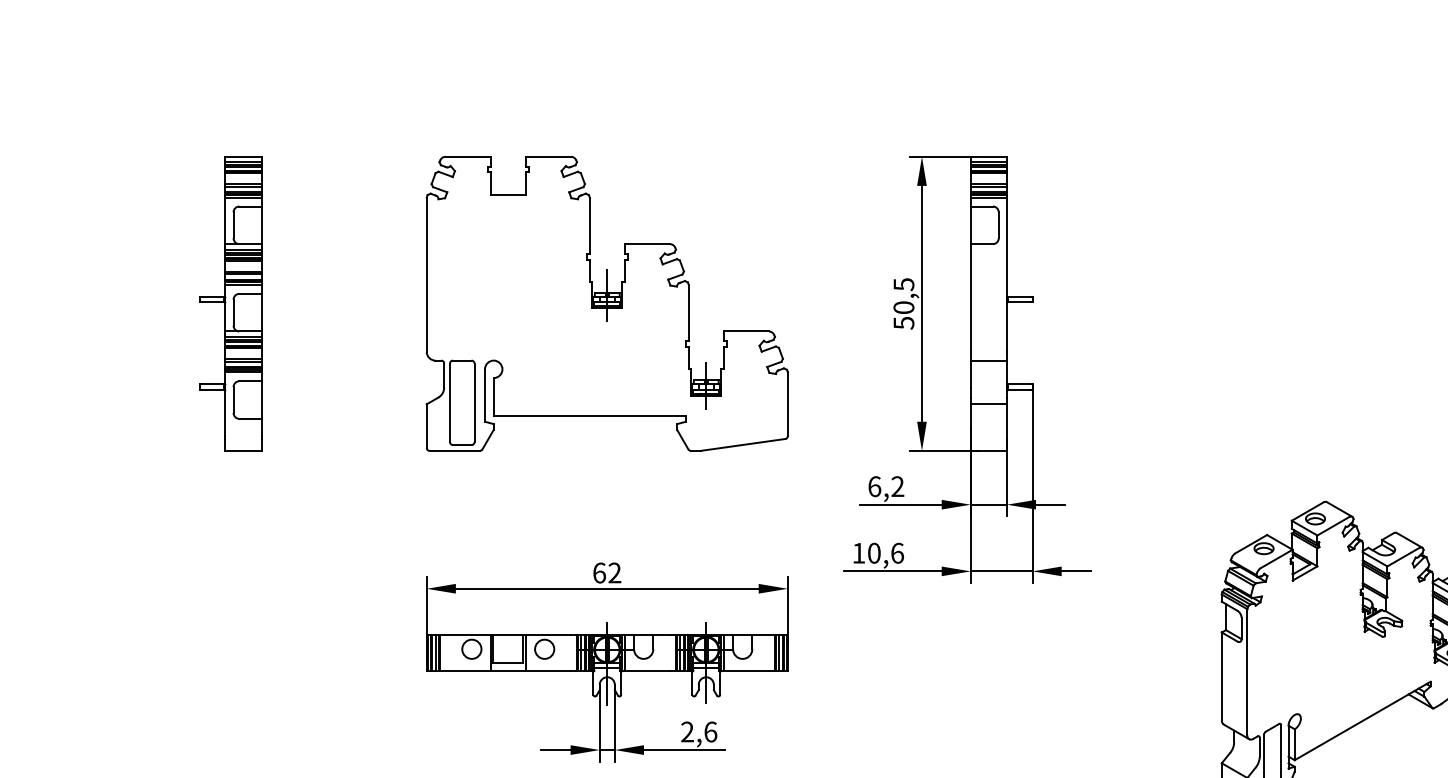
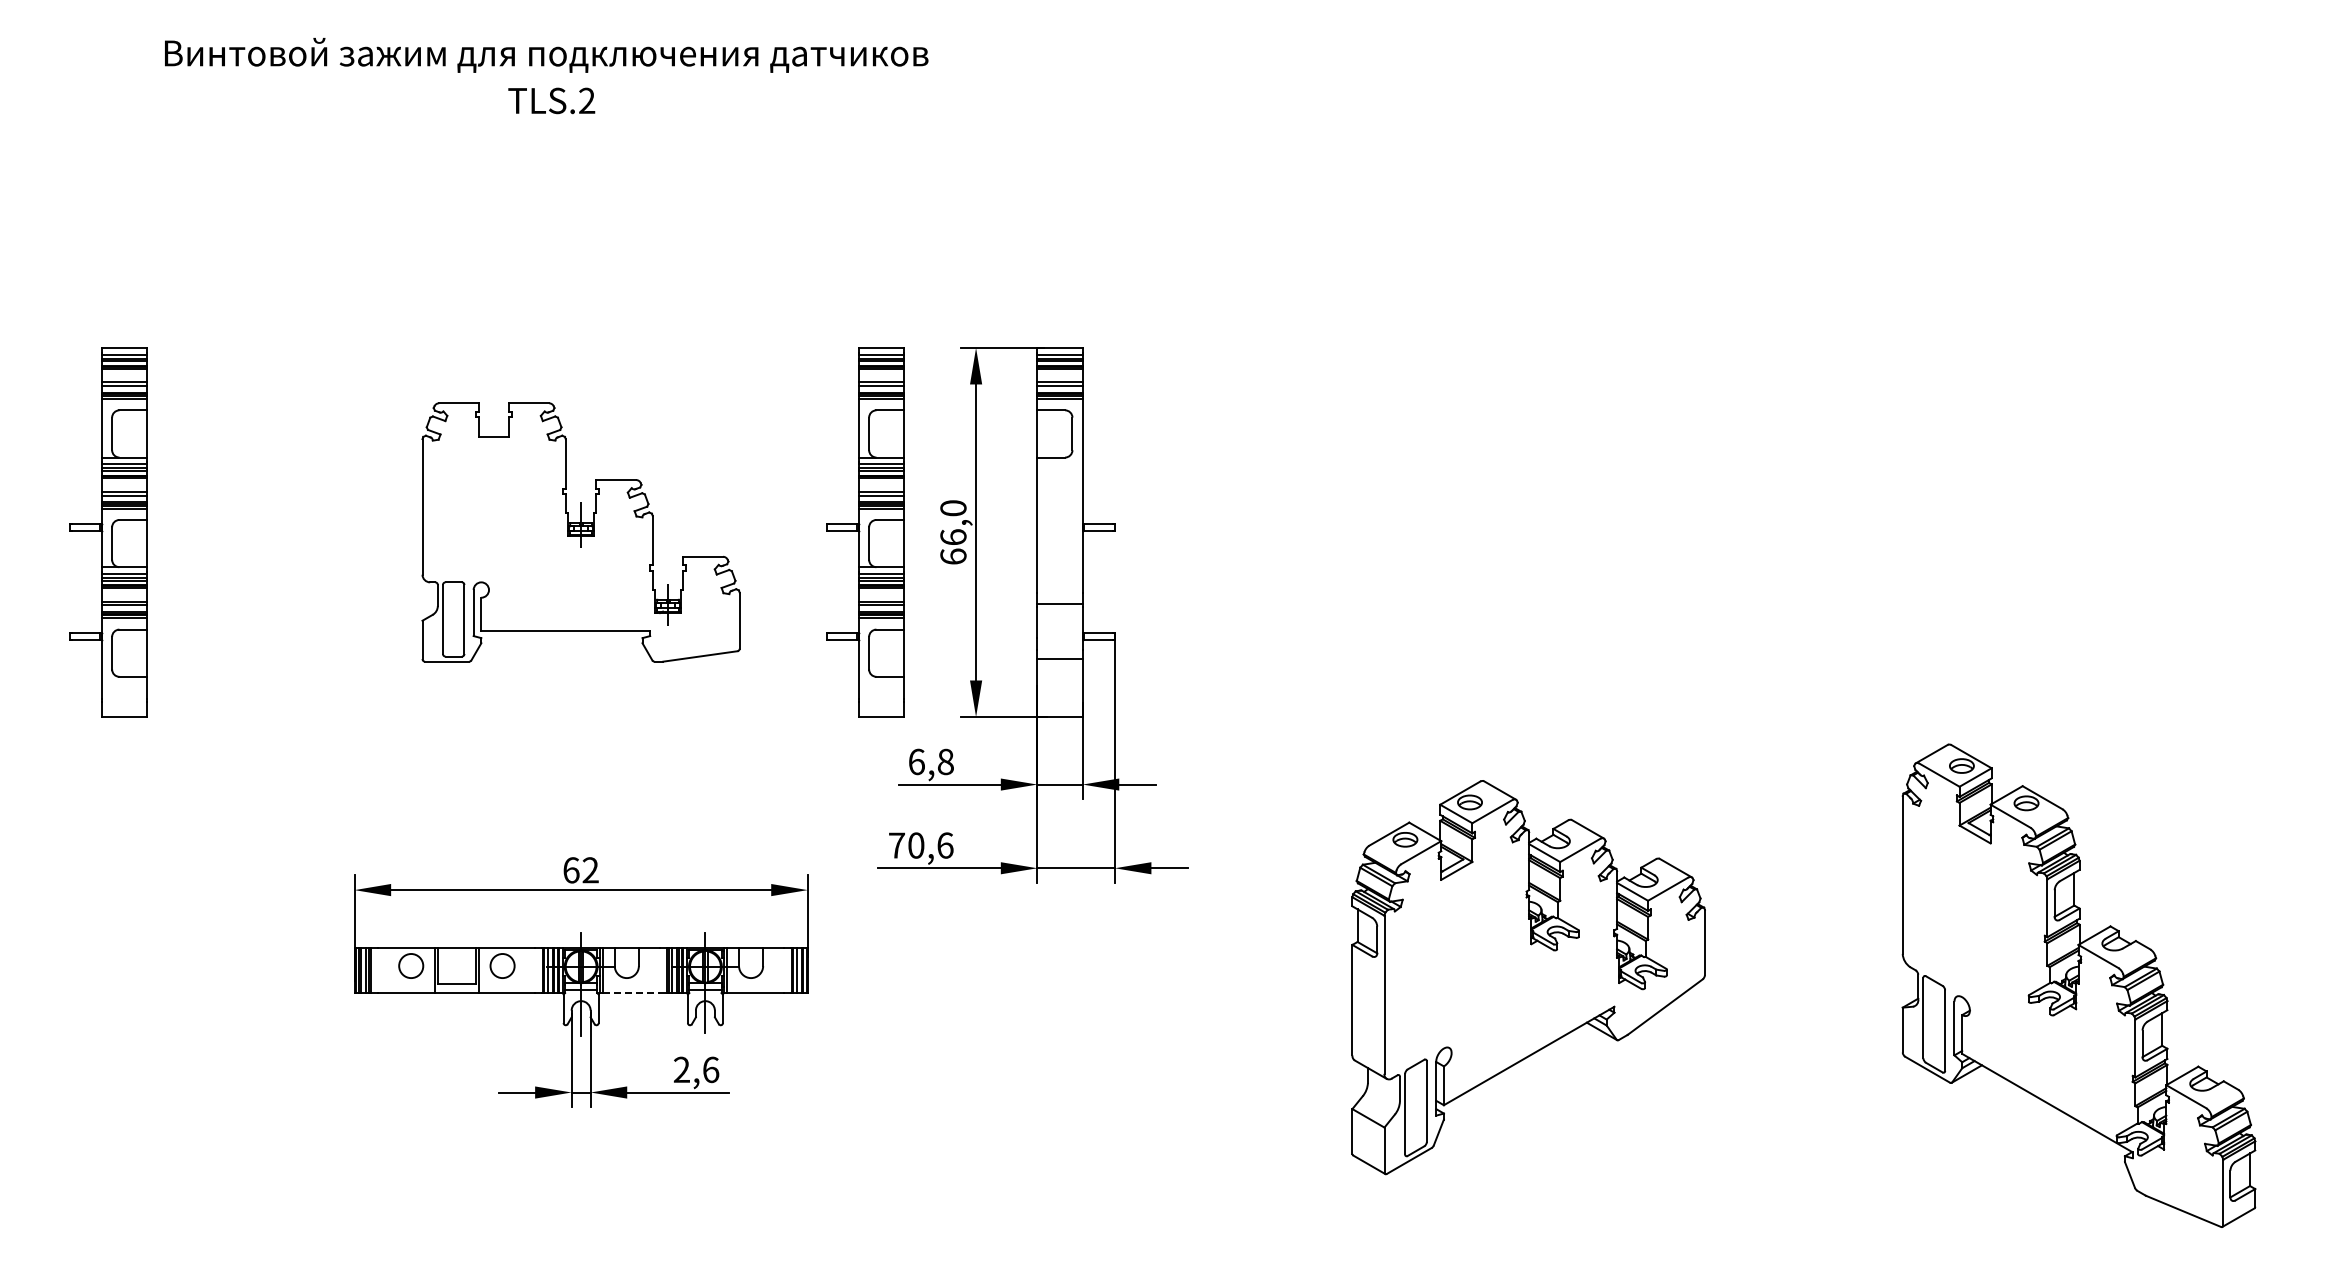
part: (606, 303) -> (580, 532), size x0.7
part: (833, 303) -> (865, 532), added
text: (903, 303) -> (953, 532), 50,5 -> 66,0
text: (897, 486) -> (945, 761), 6,2 -> 6,8
text: (858, 553) -> (896, 845), 10,6 -> 70,6
line: (647, 671) -> (631, 993), solid -> dashed

